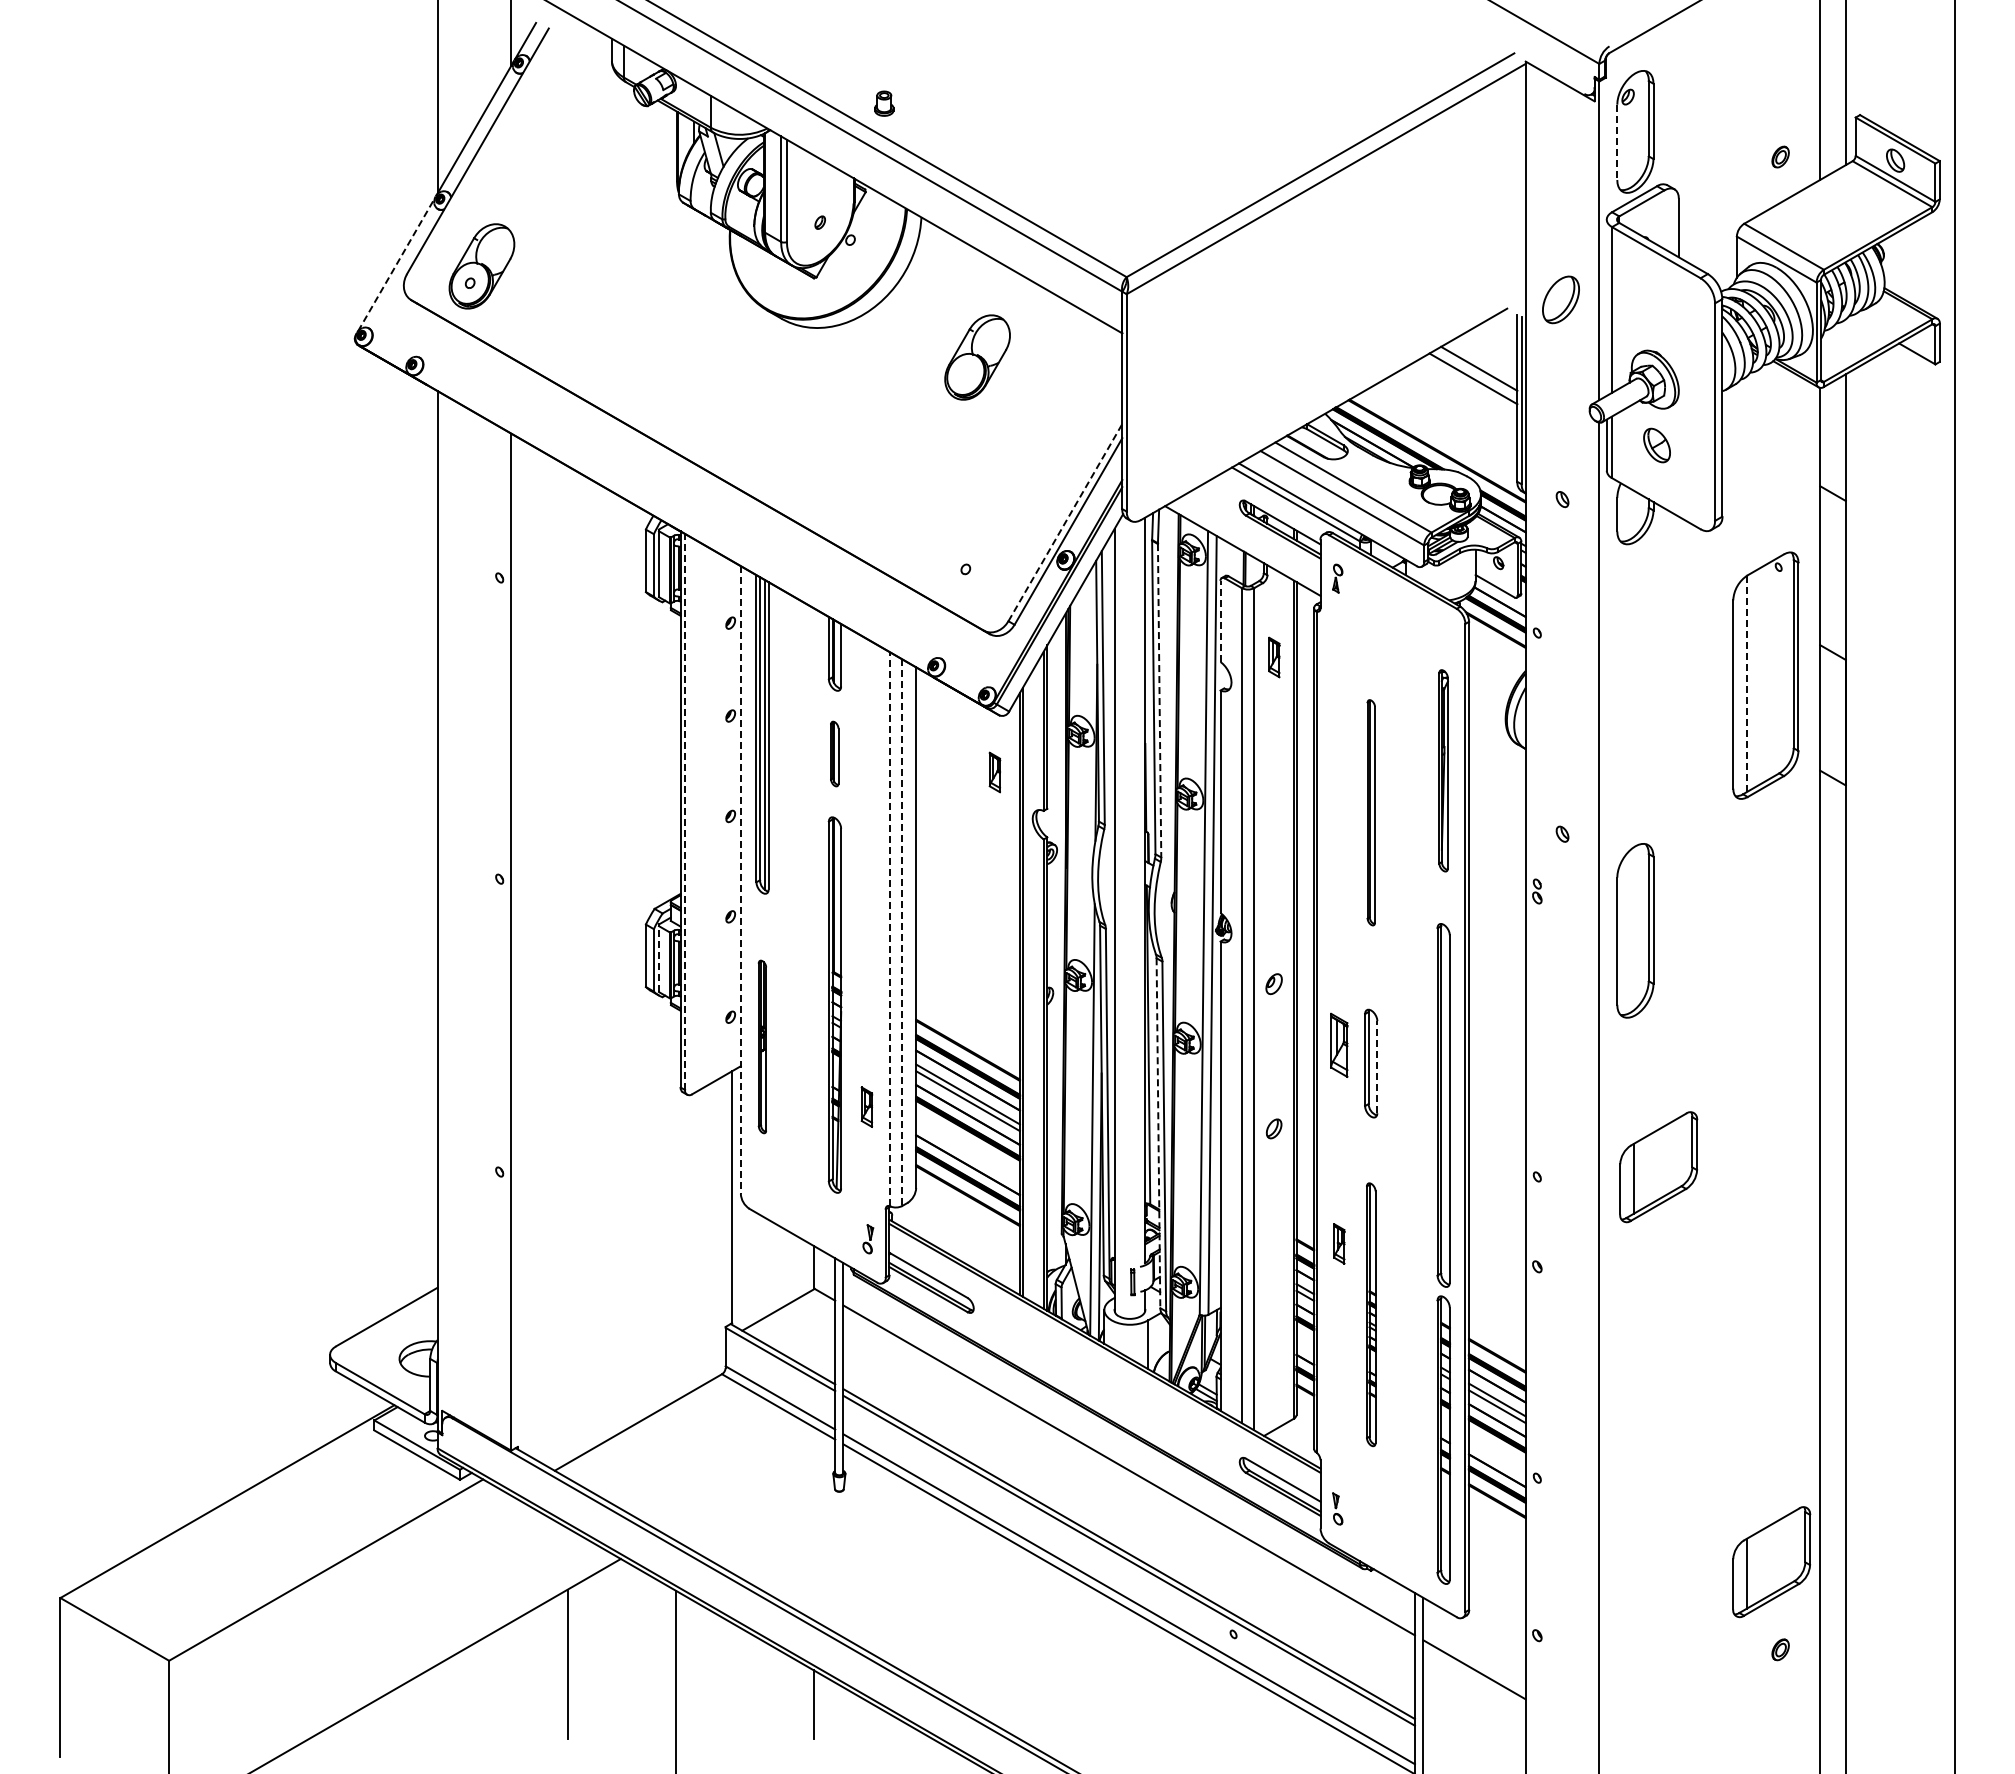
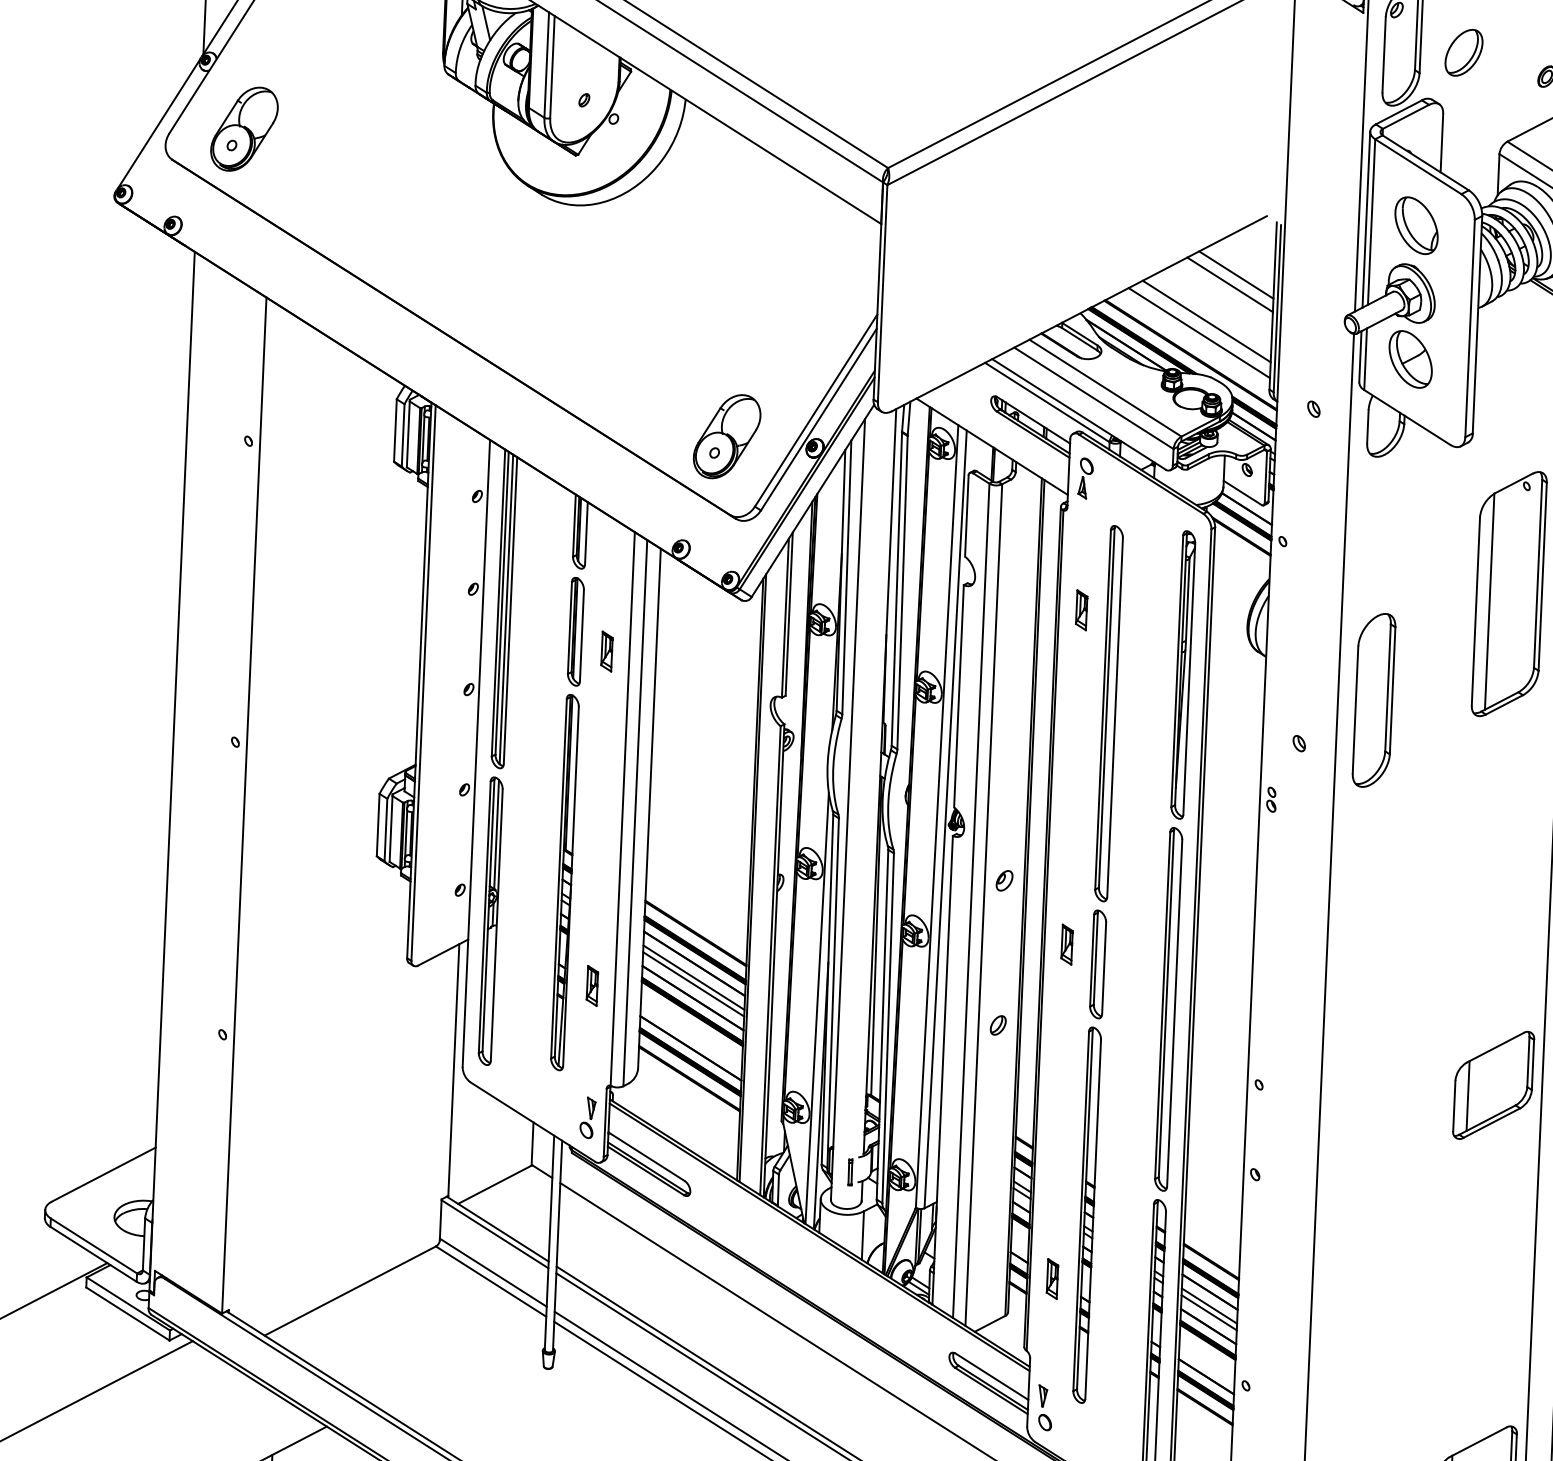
line: (1617, 142) -> (1384, 54), dashed -> solid
line: (396, 264) -> (159, 123), dashed -> solid
part: (1560, 299) -> (1463, 52), moved
line: (1606, 307) -> (1366, 219), added
part: (1656, 311) -> (1415, 225), added
part: (977, 357) -> (727, 436), moved
line: (1451, 416) -> (1206, 321), added
line: (1444, 428) -> (1199, 333), added
part: (1656, 445) -> (1410, 359), size x1.67
line: (1065, 522) -> (816, 410), dashed -> solid
part: (1337, 578) -> (1085, 478), size x1.43
line: (1220, 621) -> (966, 516), dashed -> solid
part: (1274, 657) -> (1081, 610), moved
line: (1746, 683) -> (1489, 601), dashed -> solid
line: (1159, 700) -> (902, 592), dashed -> solid
part: (834, 753) -> (575, 631), size x1.67
part: (1443, 770) -> (1183, 674), size x1.43
part: (994, 772) -> (606, 651), moved
line: (685, 811) -> (424, 682), dashed -> solid
part: (1371, 812) -> (1109, 713), size x1.67
line: (740, 879) -> (476, 752), dashed -> solid
line: (889, 928) -> (622, 808), dashed -> solid
part: (1635, 930) -> (1374, 700), moved
line: (902, 933) -> (635, 814), dashed -> solid
line: (658, 959) -> (390, 829), dashed -> solid
part: (1339, 1044) -> (1067, 943), size x0.62
part: (762, 1046) -> (490, 920), size x1.67
line: (1377, 1066) -> (1104, 967), dashed -> solid
line: (1158, 1133) -> (882, 1024), dashed -> solid
part: (1658, 1167) -> (1493, 1085), moved
part: (868, 1239) -> (588, 1118), size x1.43
part: (1339, 1243) -> (1052, 1278), moved
part: (1371, 1314) -> (1087, 1215), size x1.43
part: (1337, 1508) -> (1045, 1407), size x1.43

